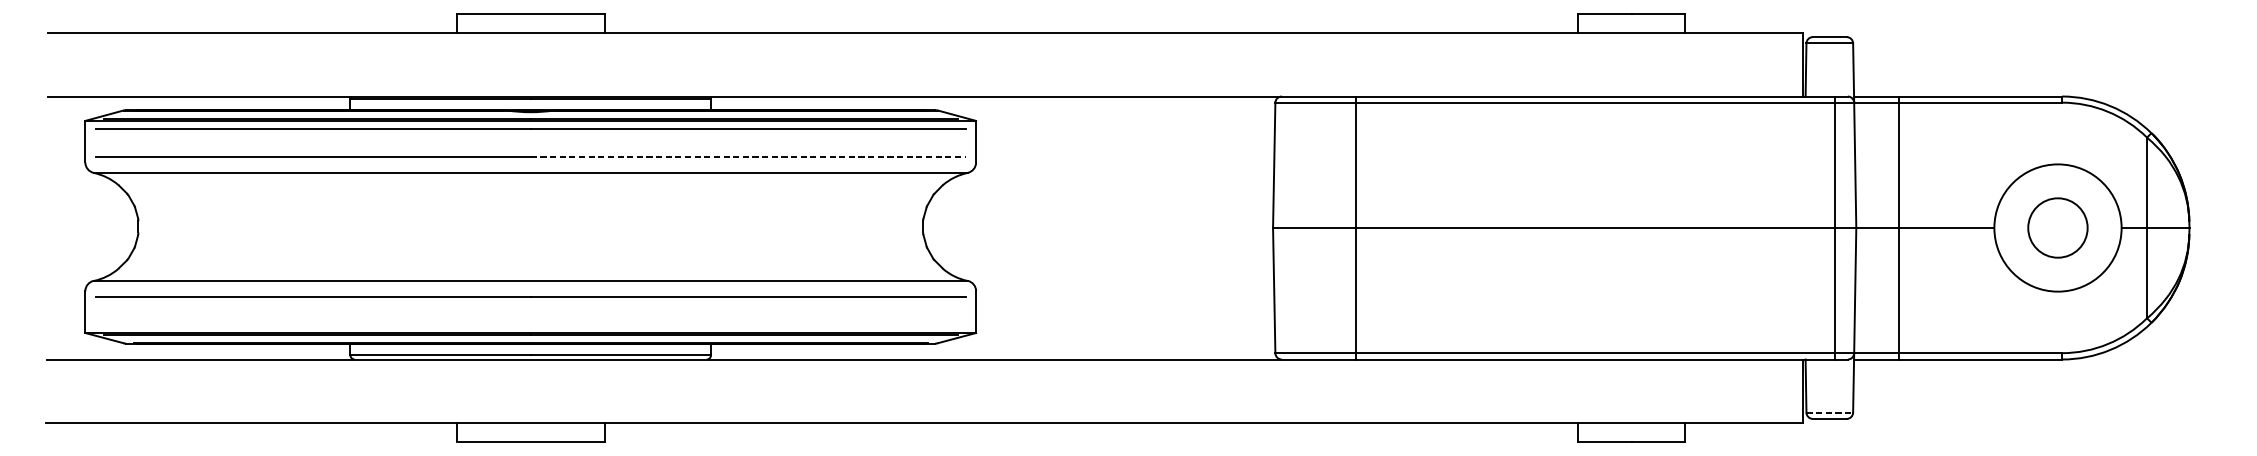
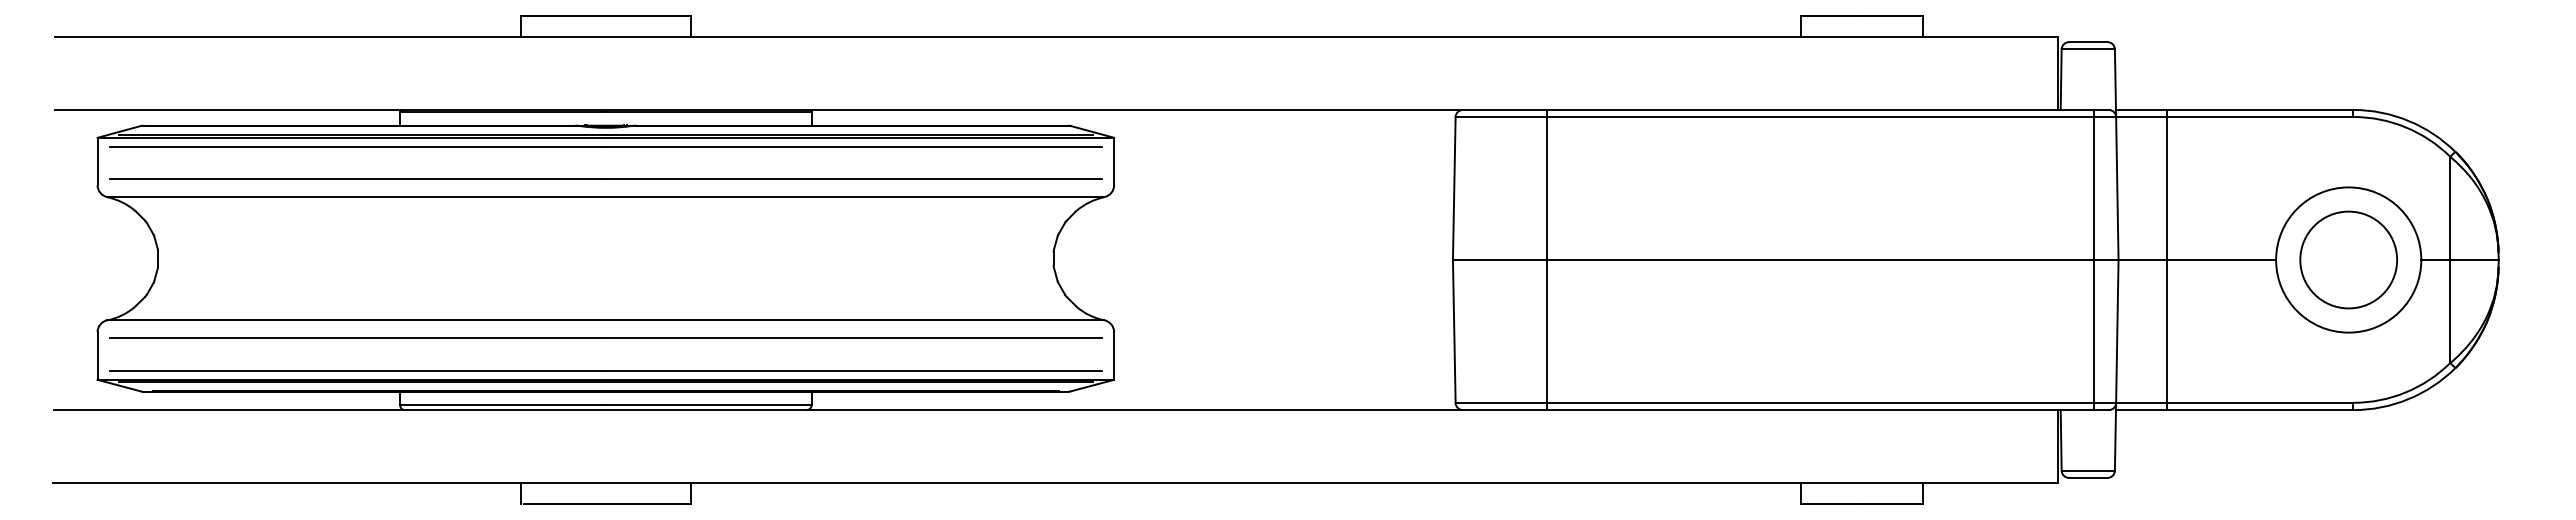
line: (748, 157) -> (854, 179), dashed -> solid
circle: (2057, 227) -> (2348, 259), size x1.43
line: (530, 324) -> (605, 370), added
line: (1829, 412) -> (2088, 470), dashed -> solid

